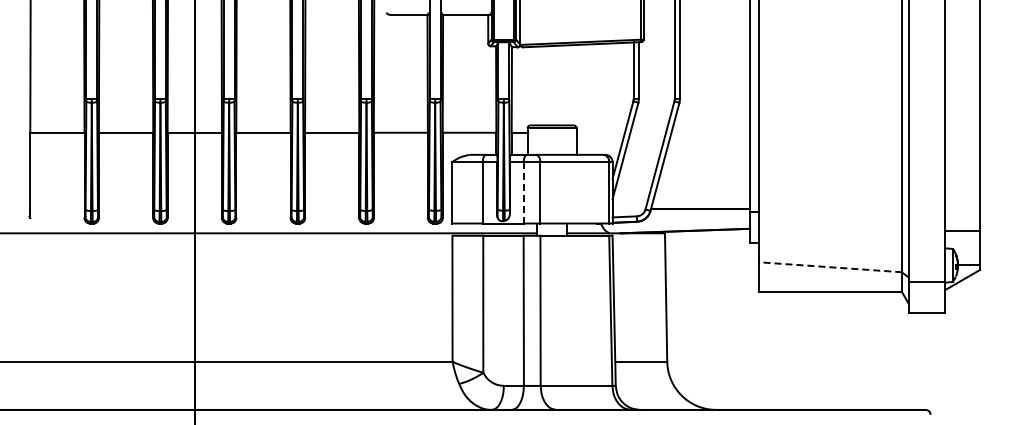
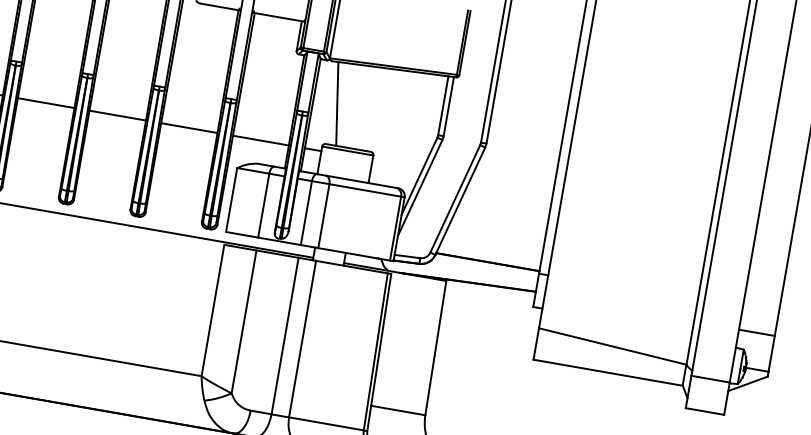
line: (534, 86) -> (337, 104), added
line: (523, 192) -> (306, 212), dashed -> solid
line: (830, 267) -> (612, 346), dashed -> solid

